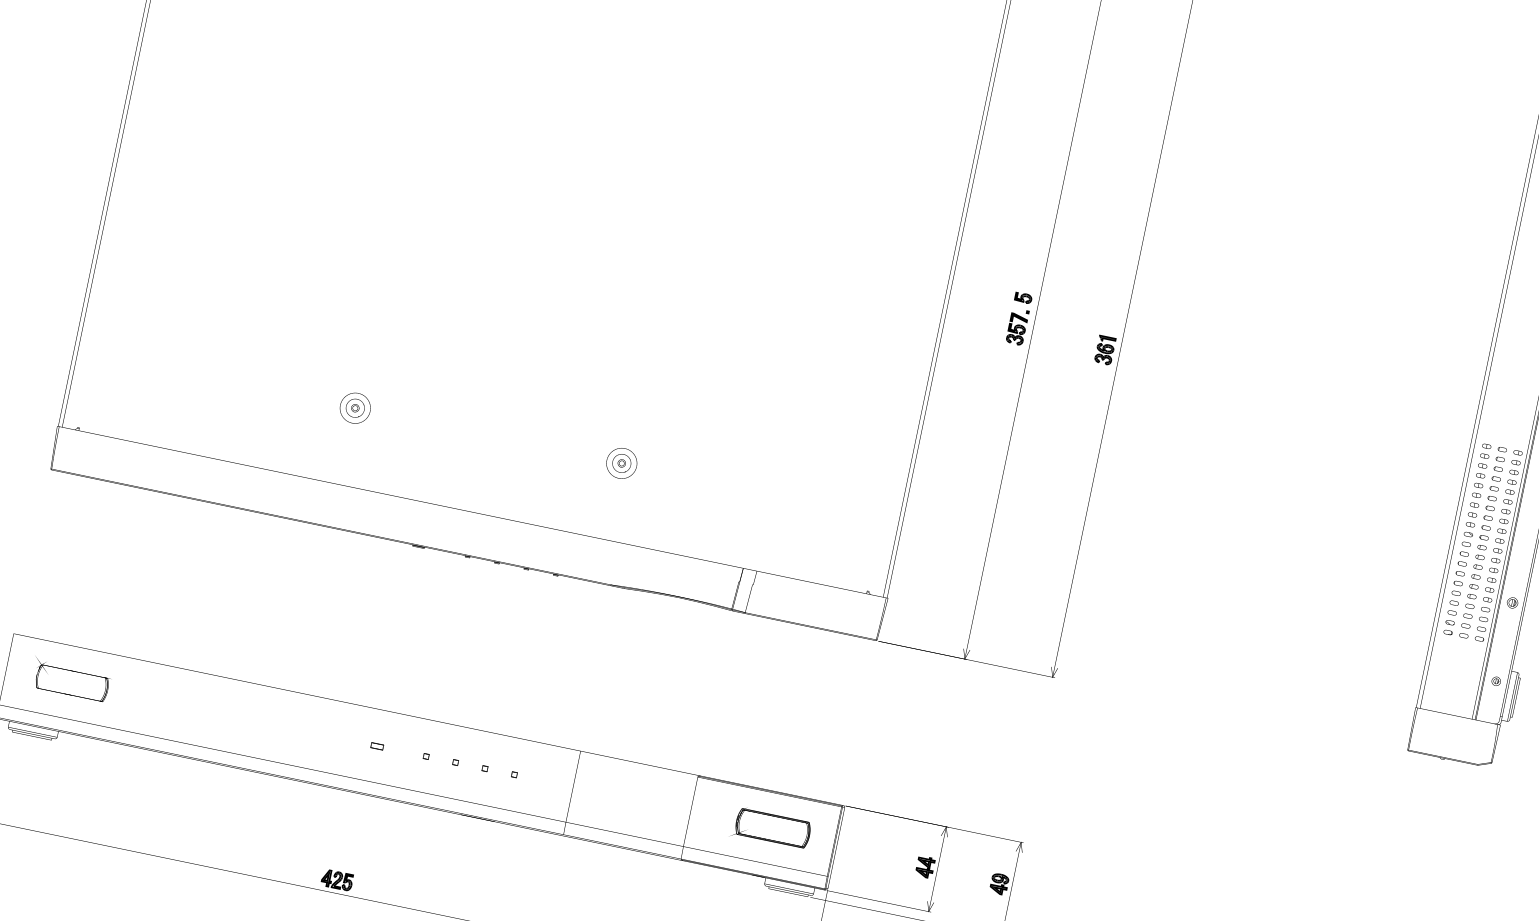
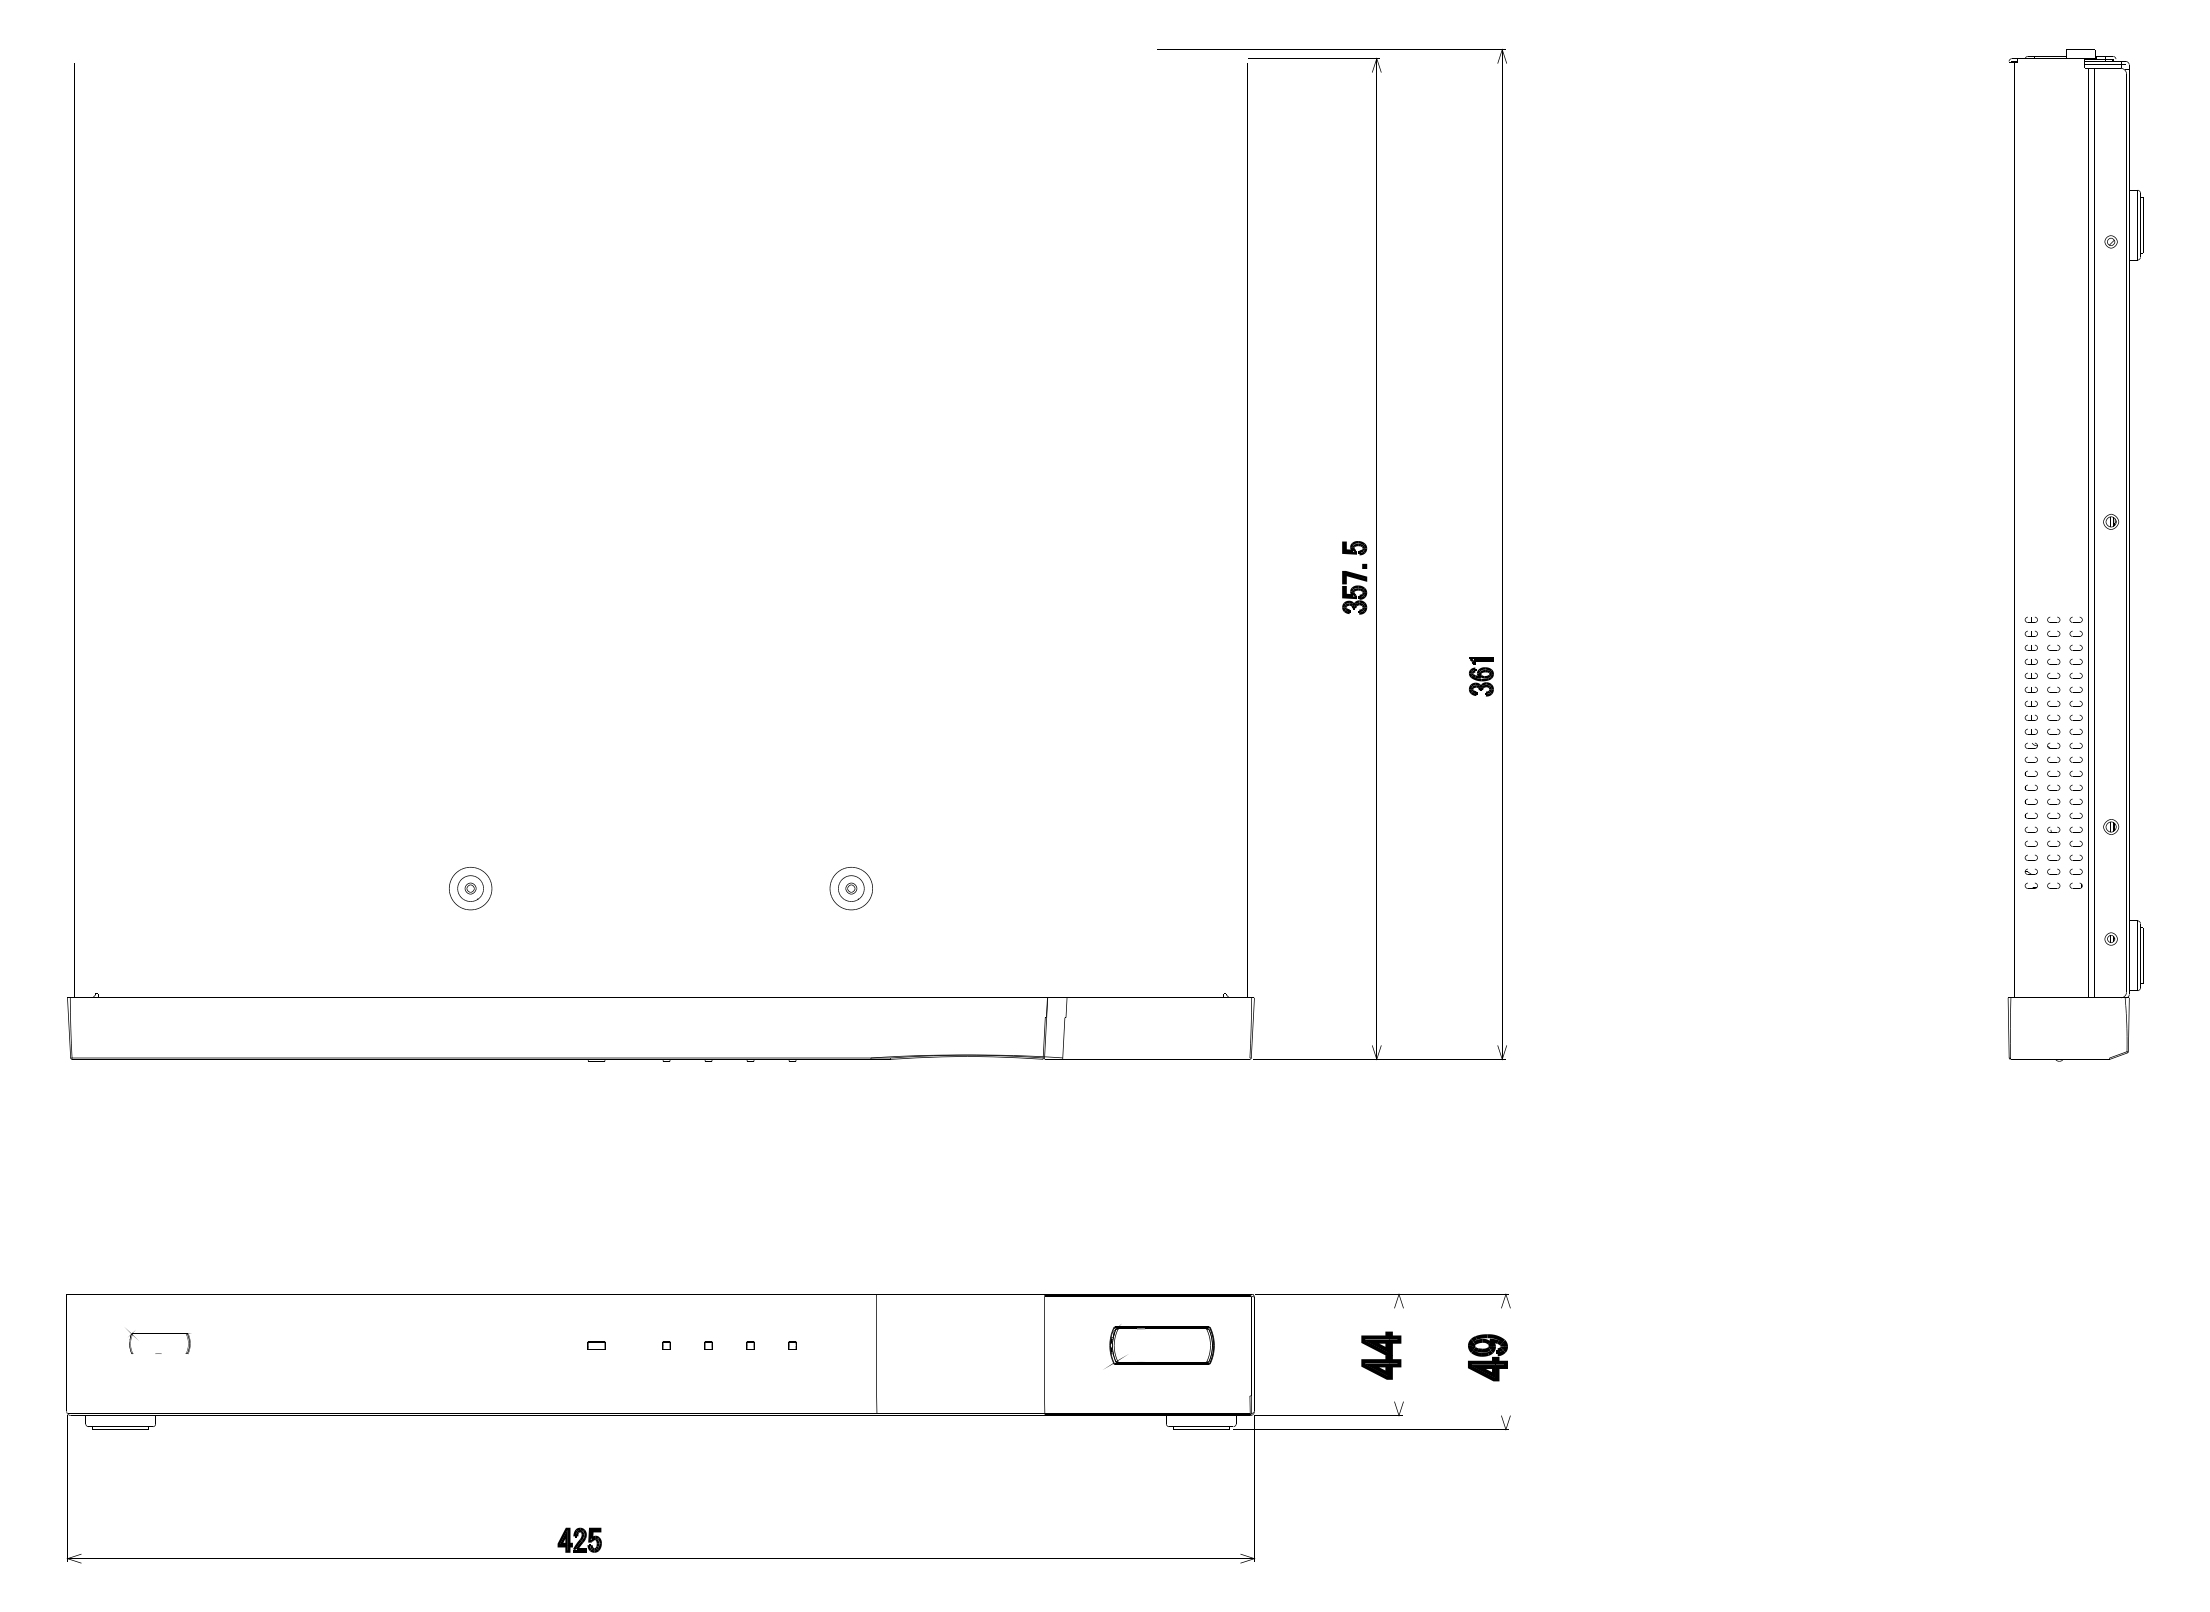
part: (1105, 350) -> (1481, 676), moved
part: (71, 679) -> (158, 1340), size x0.6
part: (925, 867) -> (1381, 1355), size x1.6
part: (999, 883) -> (1487, 1357), size x1.6

